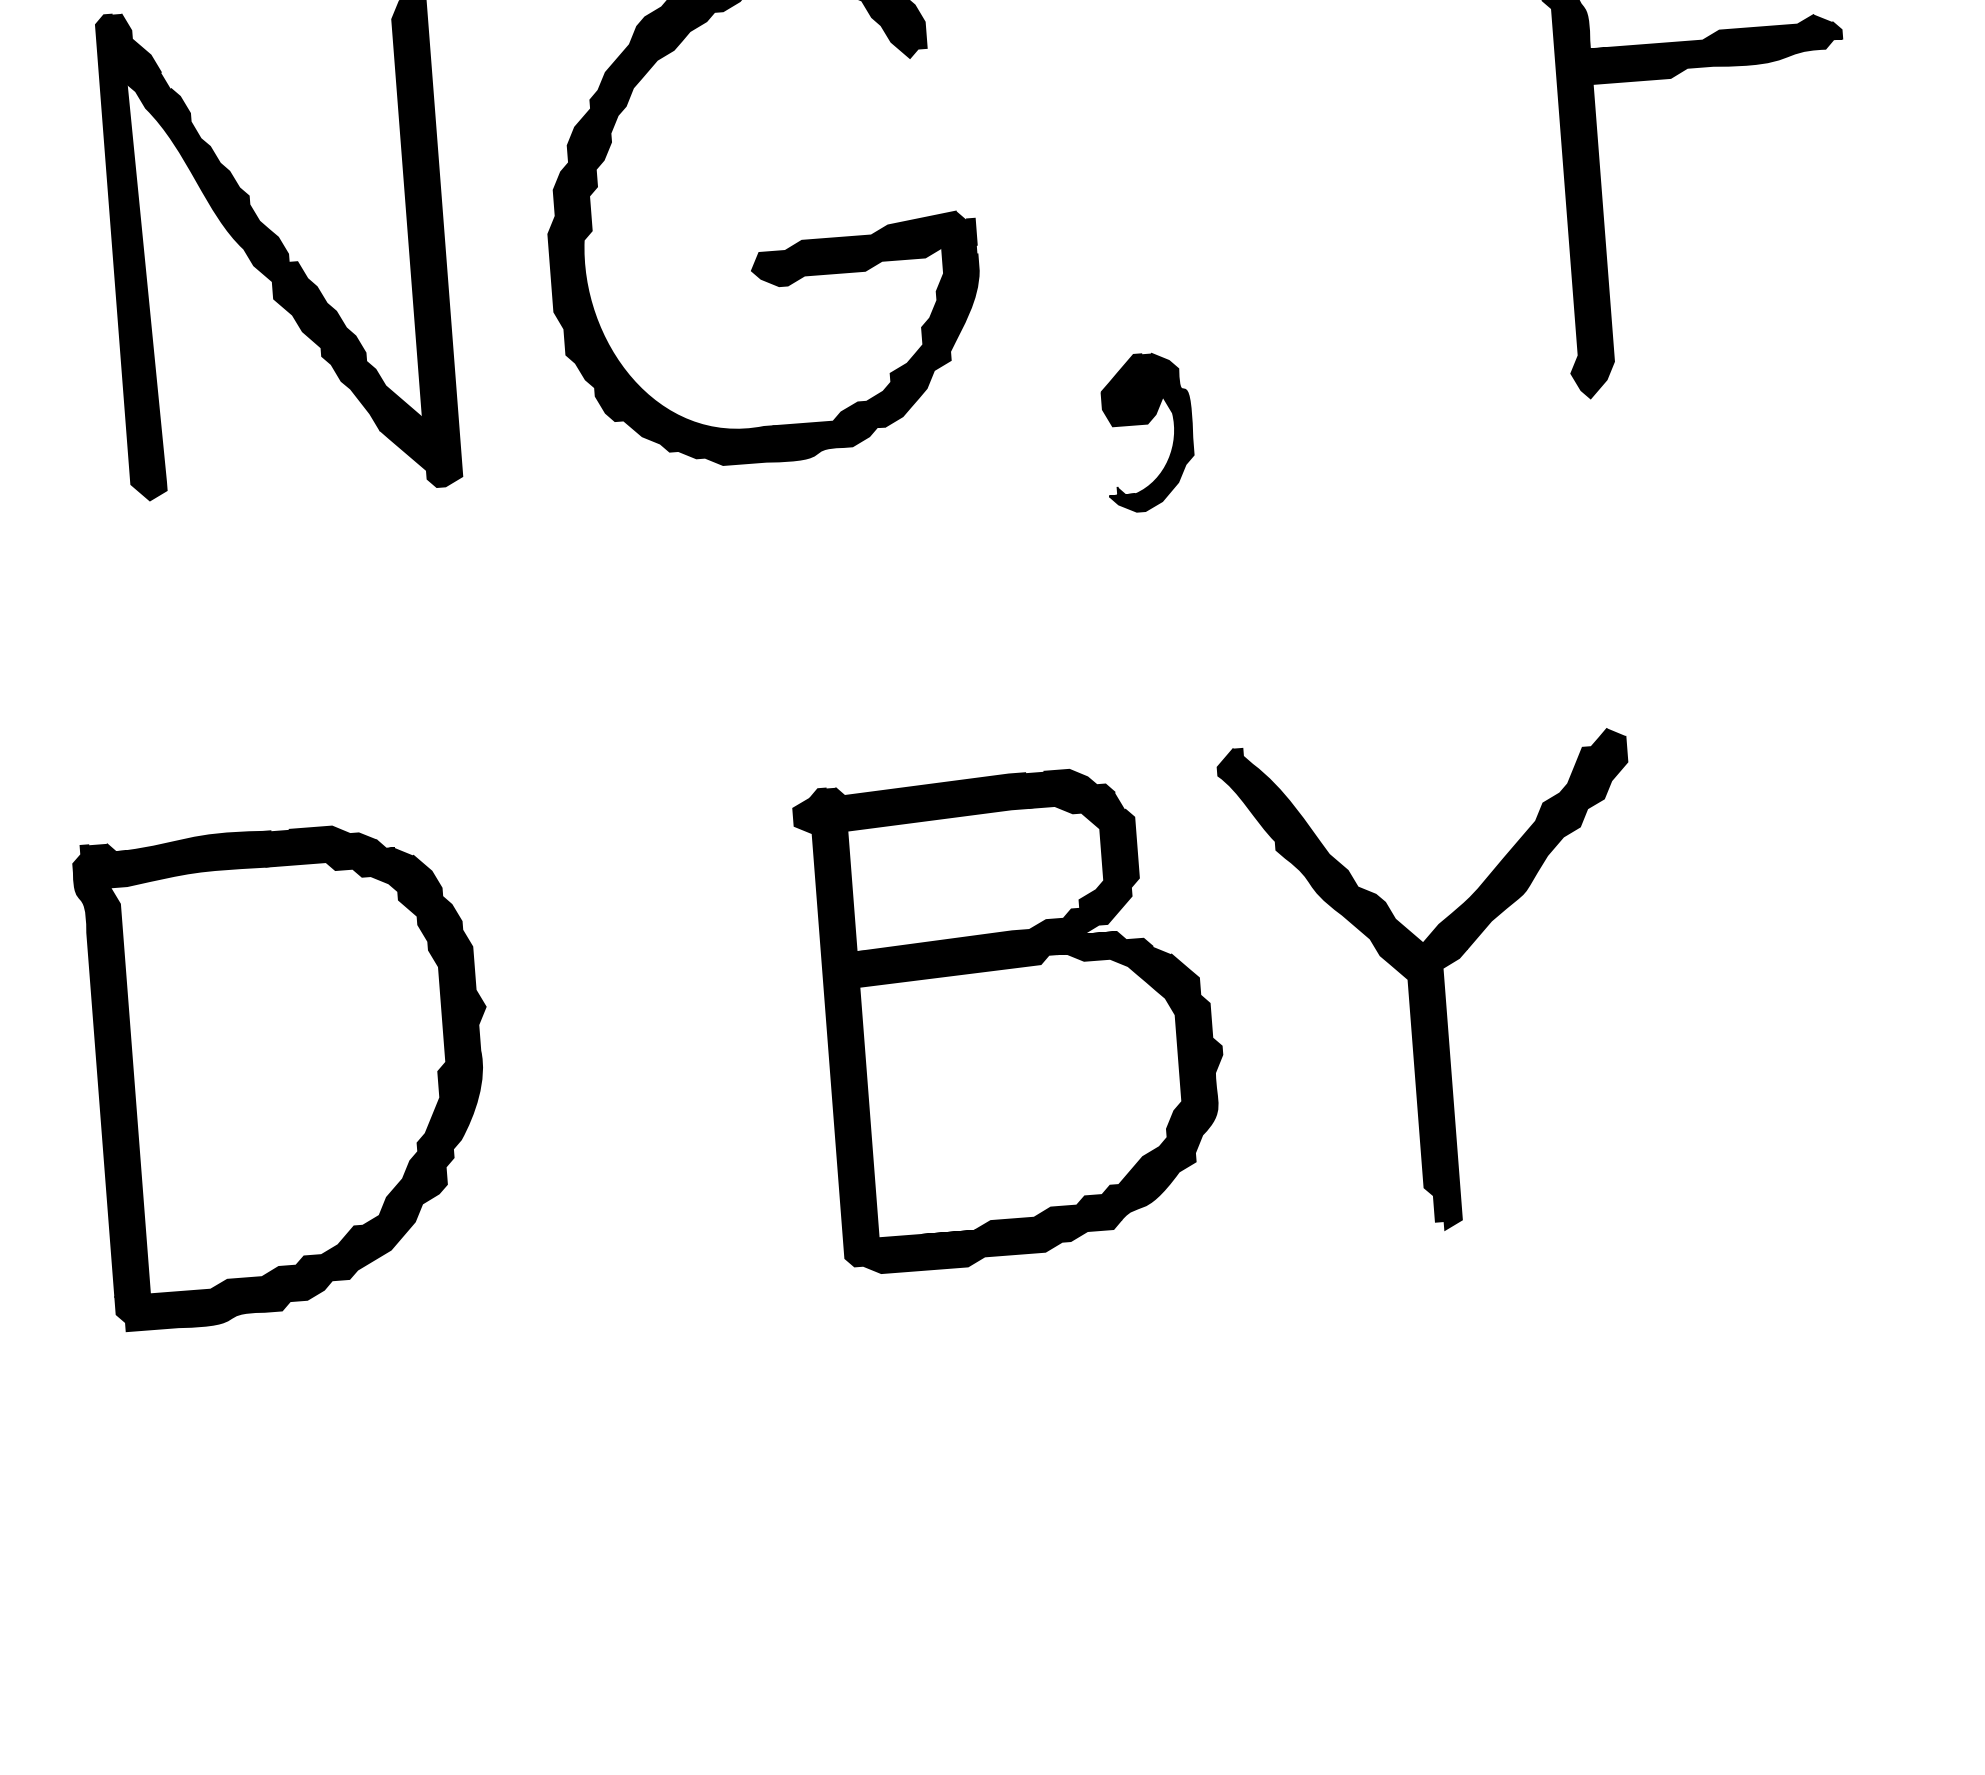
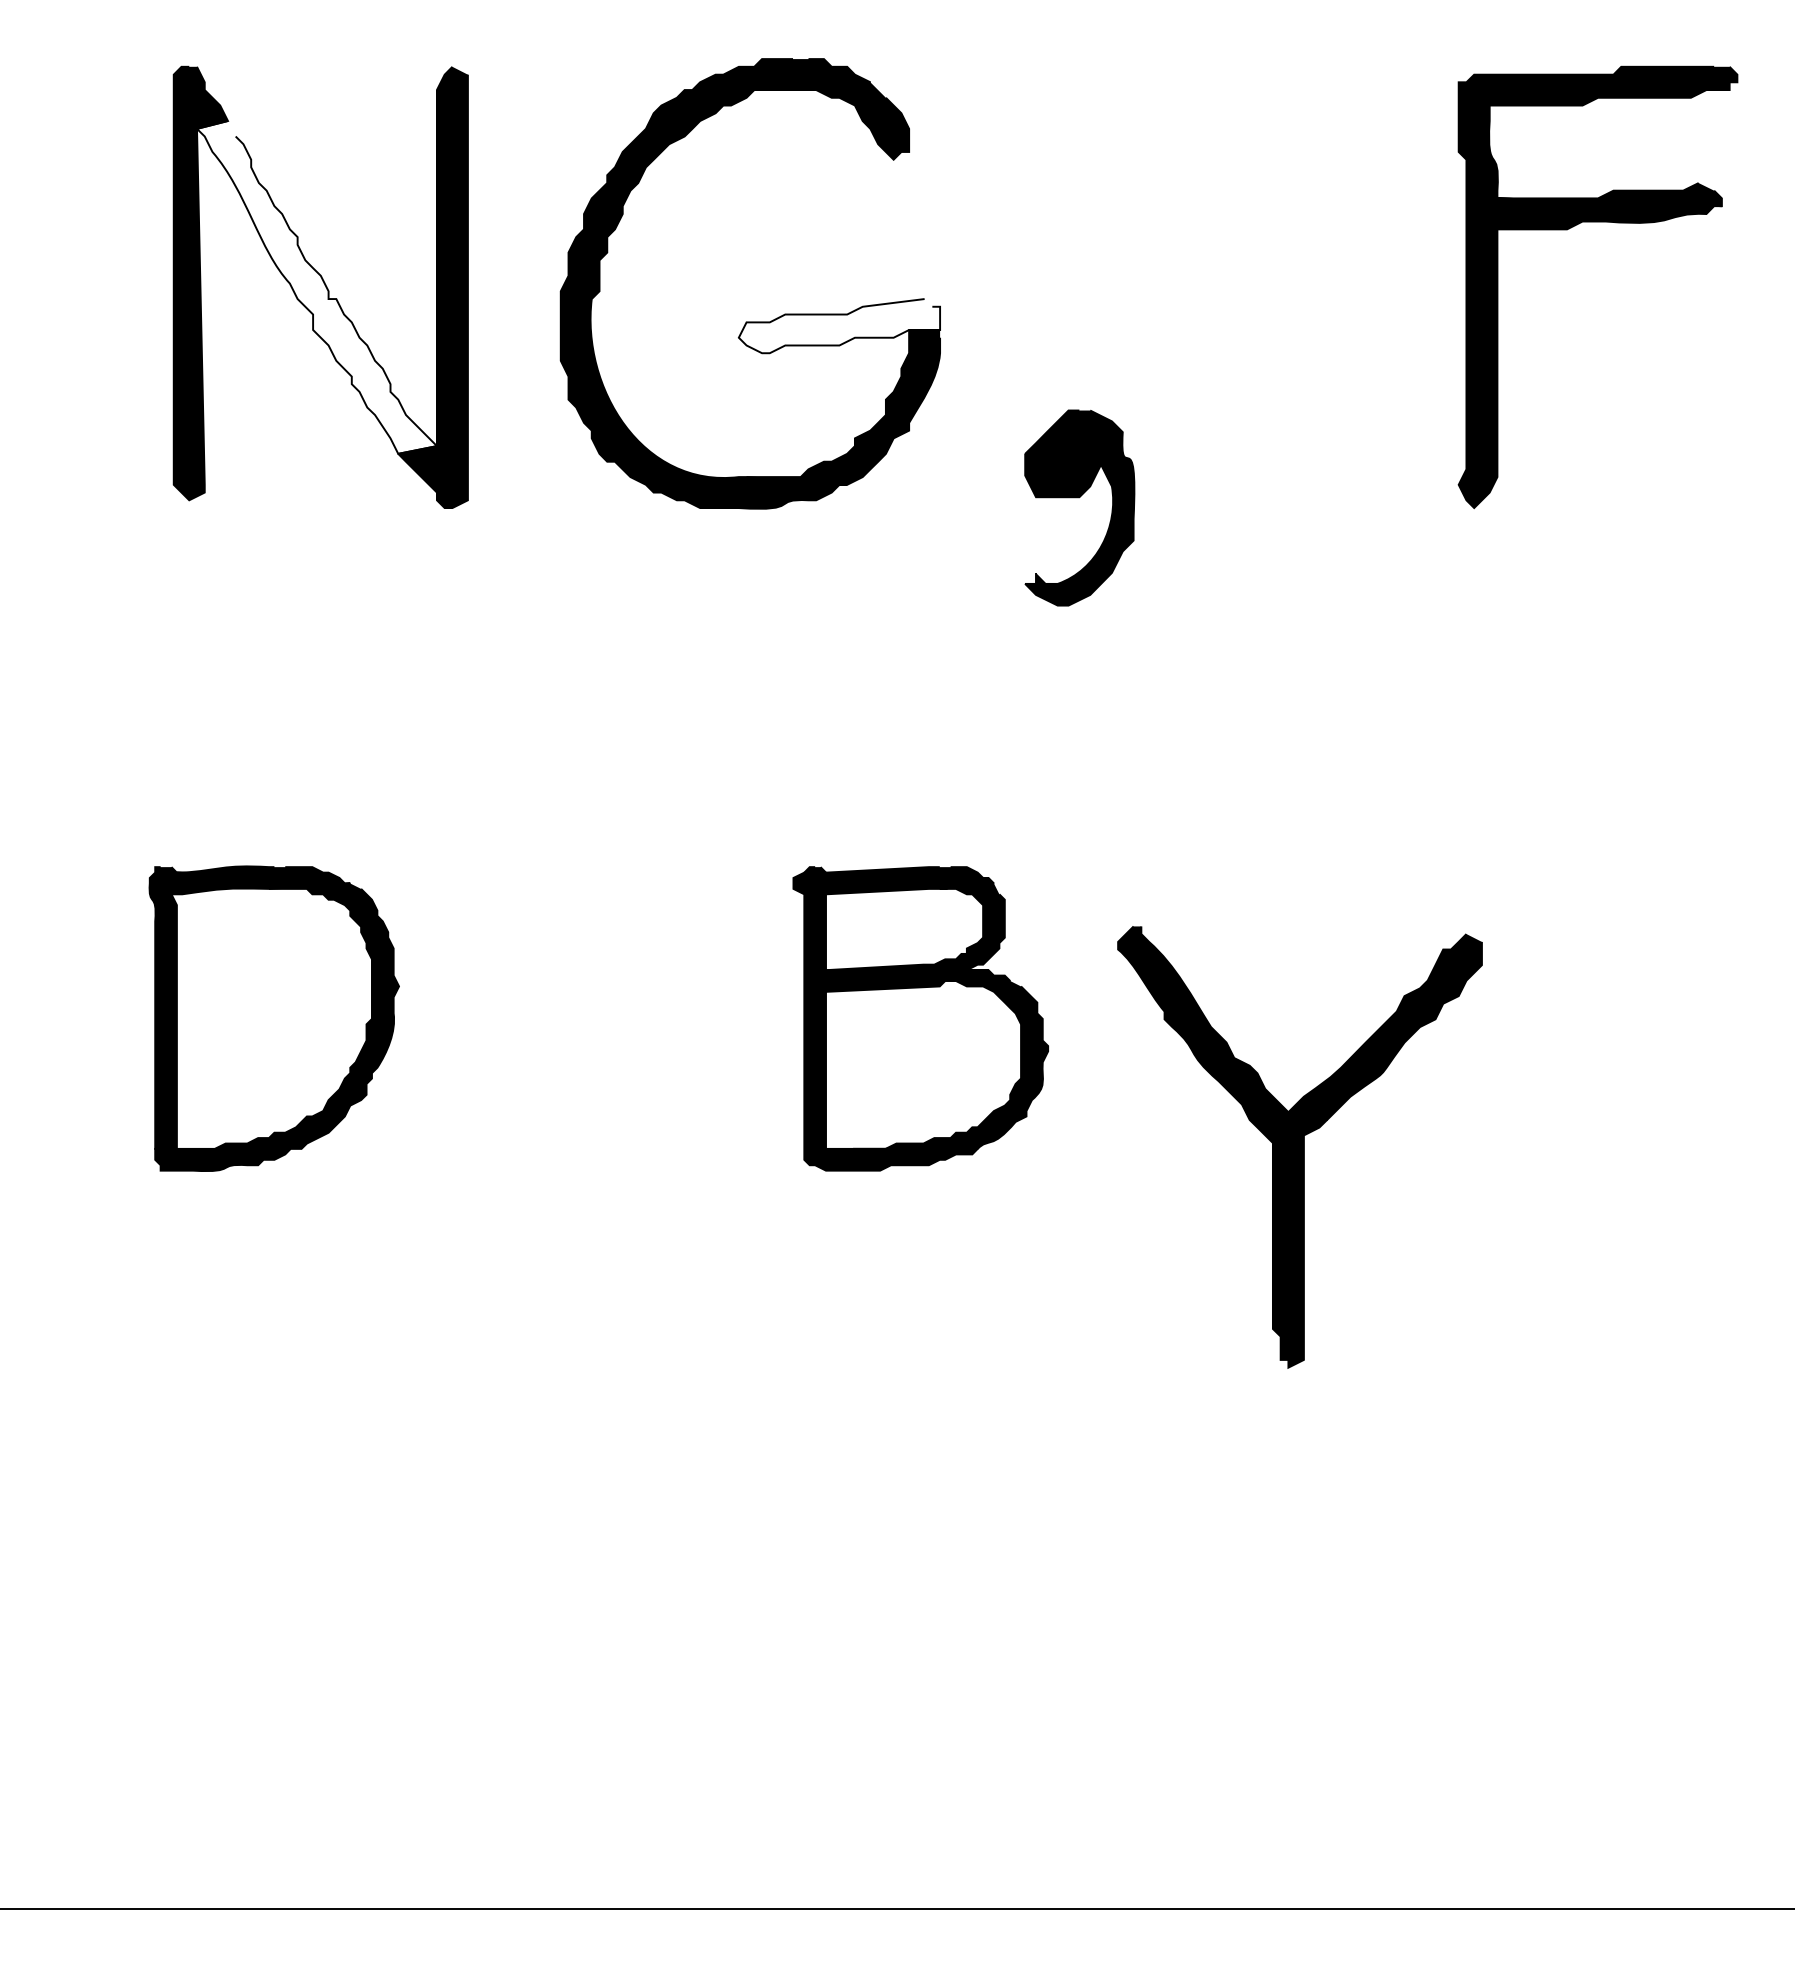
fill: (863, 249) -> (839, 326), removed
fill: (274, 250) -> (316, 287), removed
part: (1148, 431) -> (1079, 507), size x1.4
part: (1438, 982) -> (1299, 1147), moved
part: (1014, 1018) -> (920, 1018), size x0.7
part: (290, 1073) -> (274, 1018), size x0.7

